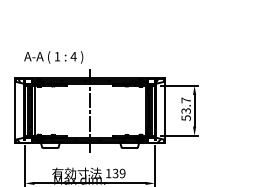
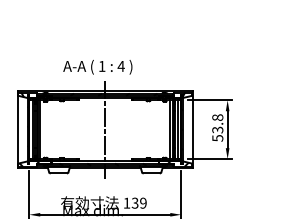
text: (53, 57) -> (97, 67), moved
text: (185, 100) -> (216, 117), 53.7 -> 53.8

